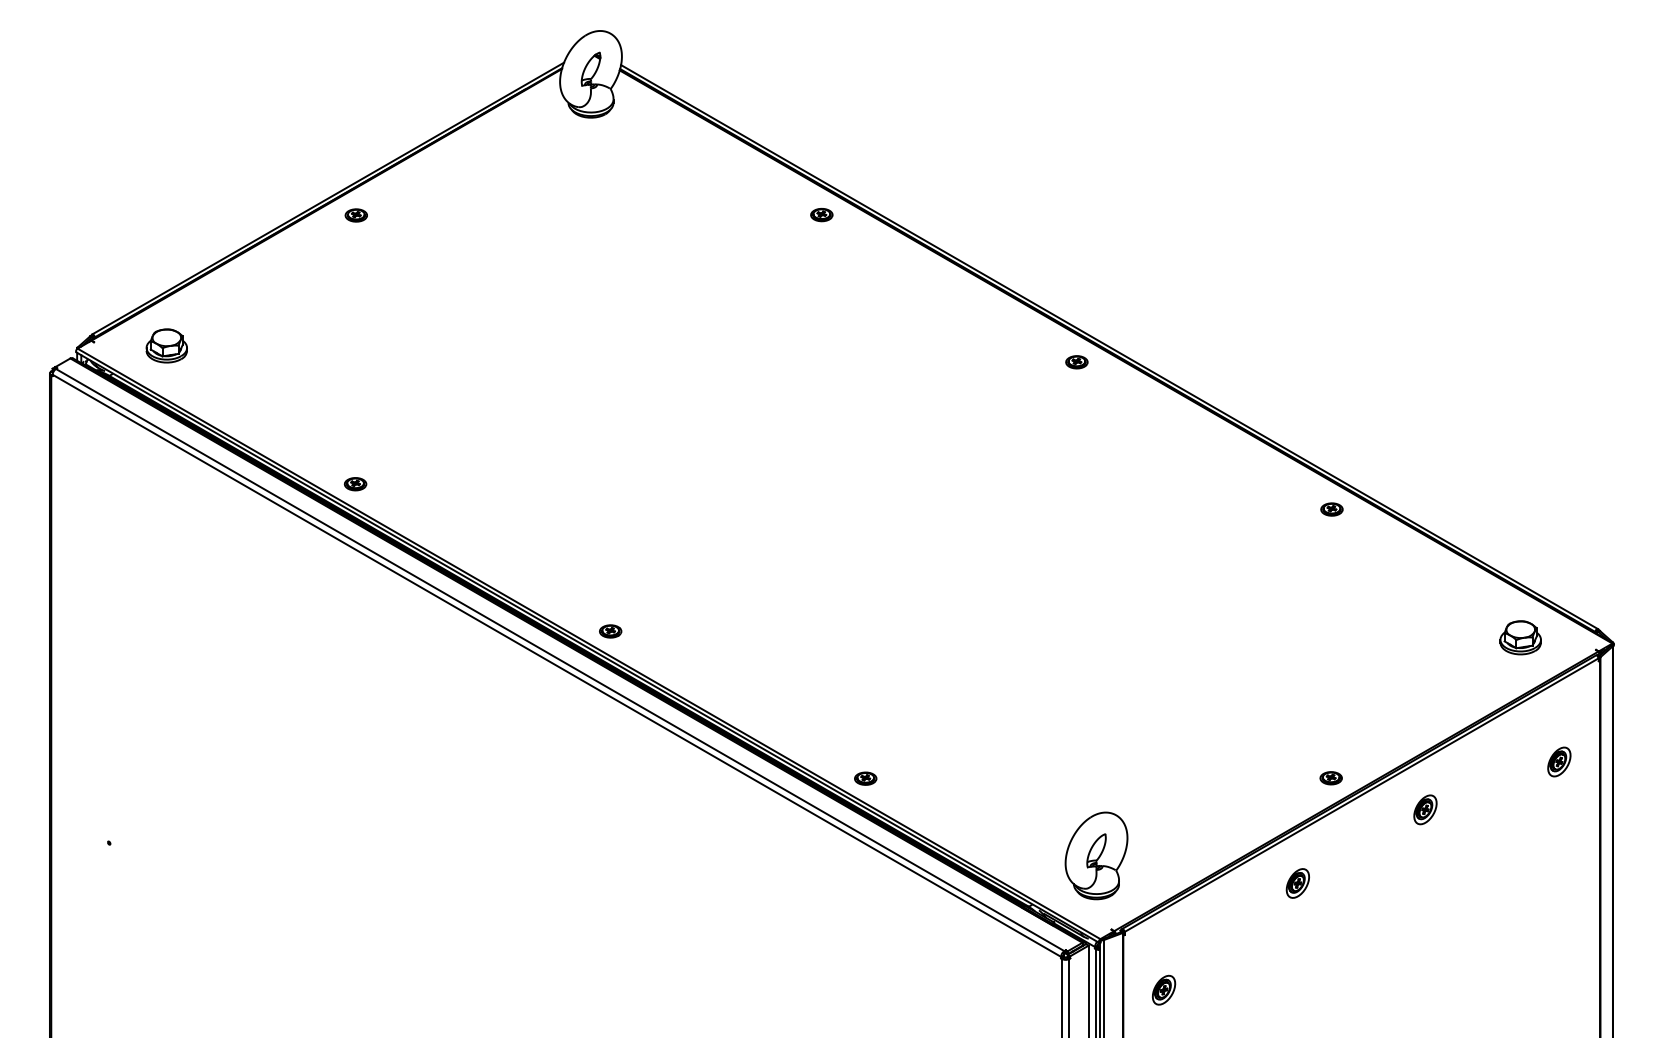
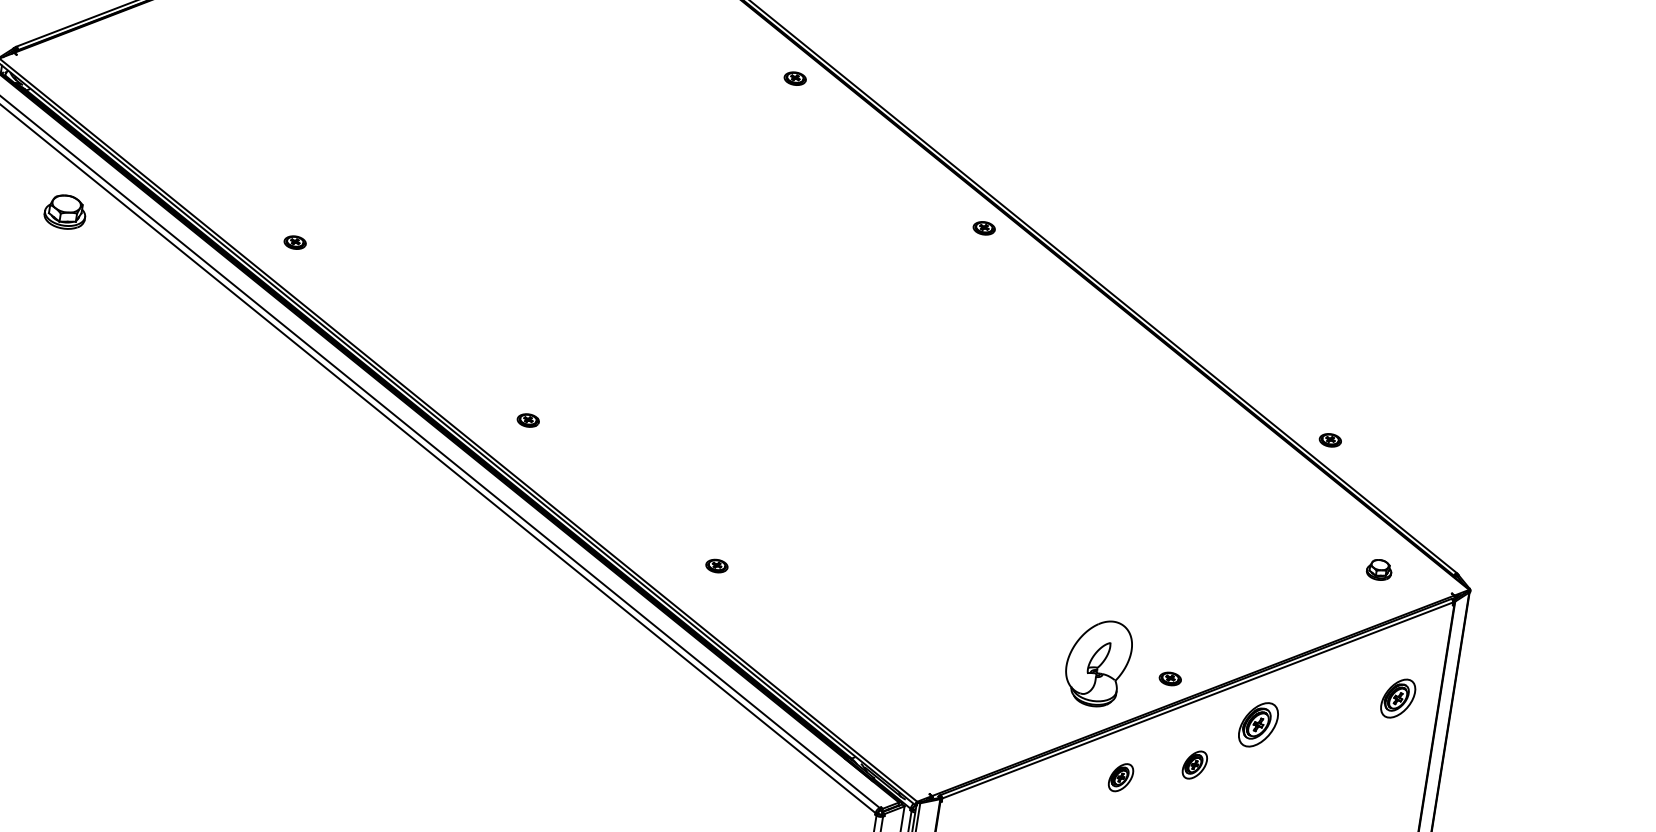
part: (821, 215) -> (794, 79), moved
part: (166, 345) -> (65, 211), moved
part: (355, 484) -> (295, 242), moved
part: (1331, 509) -> (1329, 440), moved
part: (610, 631) -> (528, 420), moved
part: (1520, 637) -> (1379, 569), size x0.6
part: (1559, 761) -> (1398, 698), size x1.4
part: (865, 778) -> (716, 565), moved
part: (1425, 809) -> (1258, 724), size x1.6
part: (1096, 855) -> (1098, 662), moved
part: (1368, 859) -> (1194, 765), added

